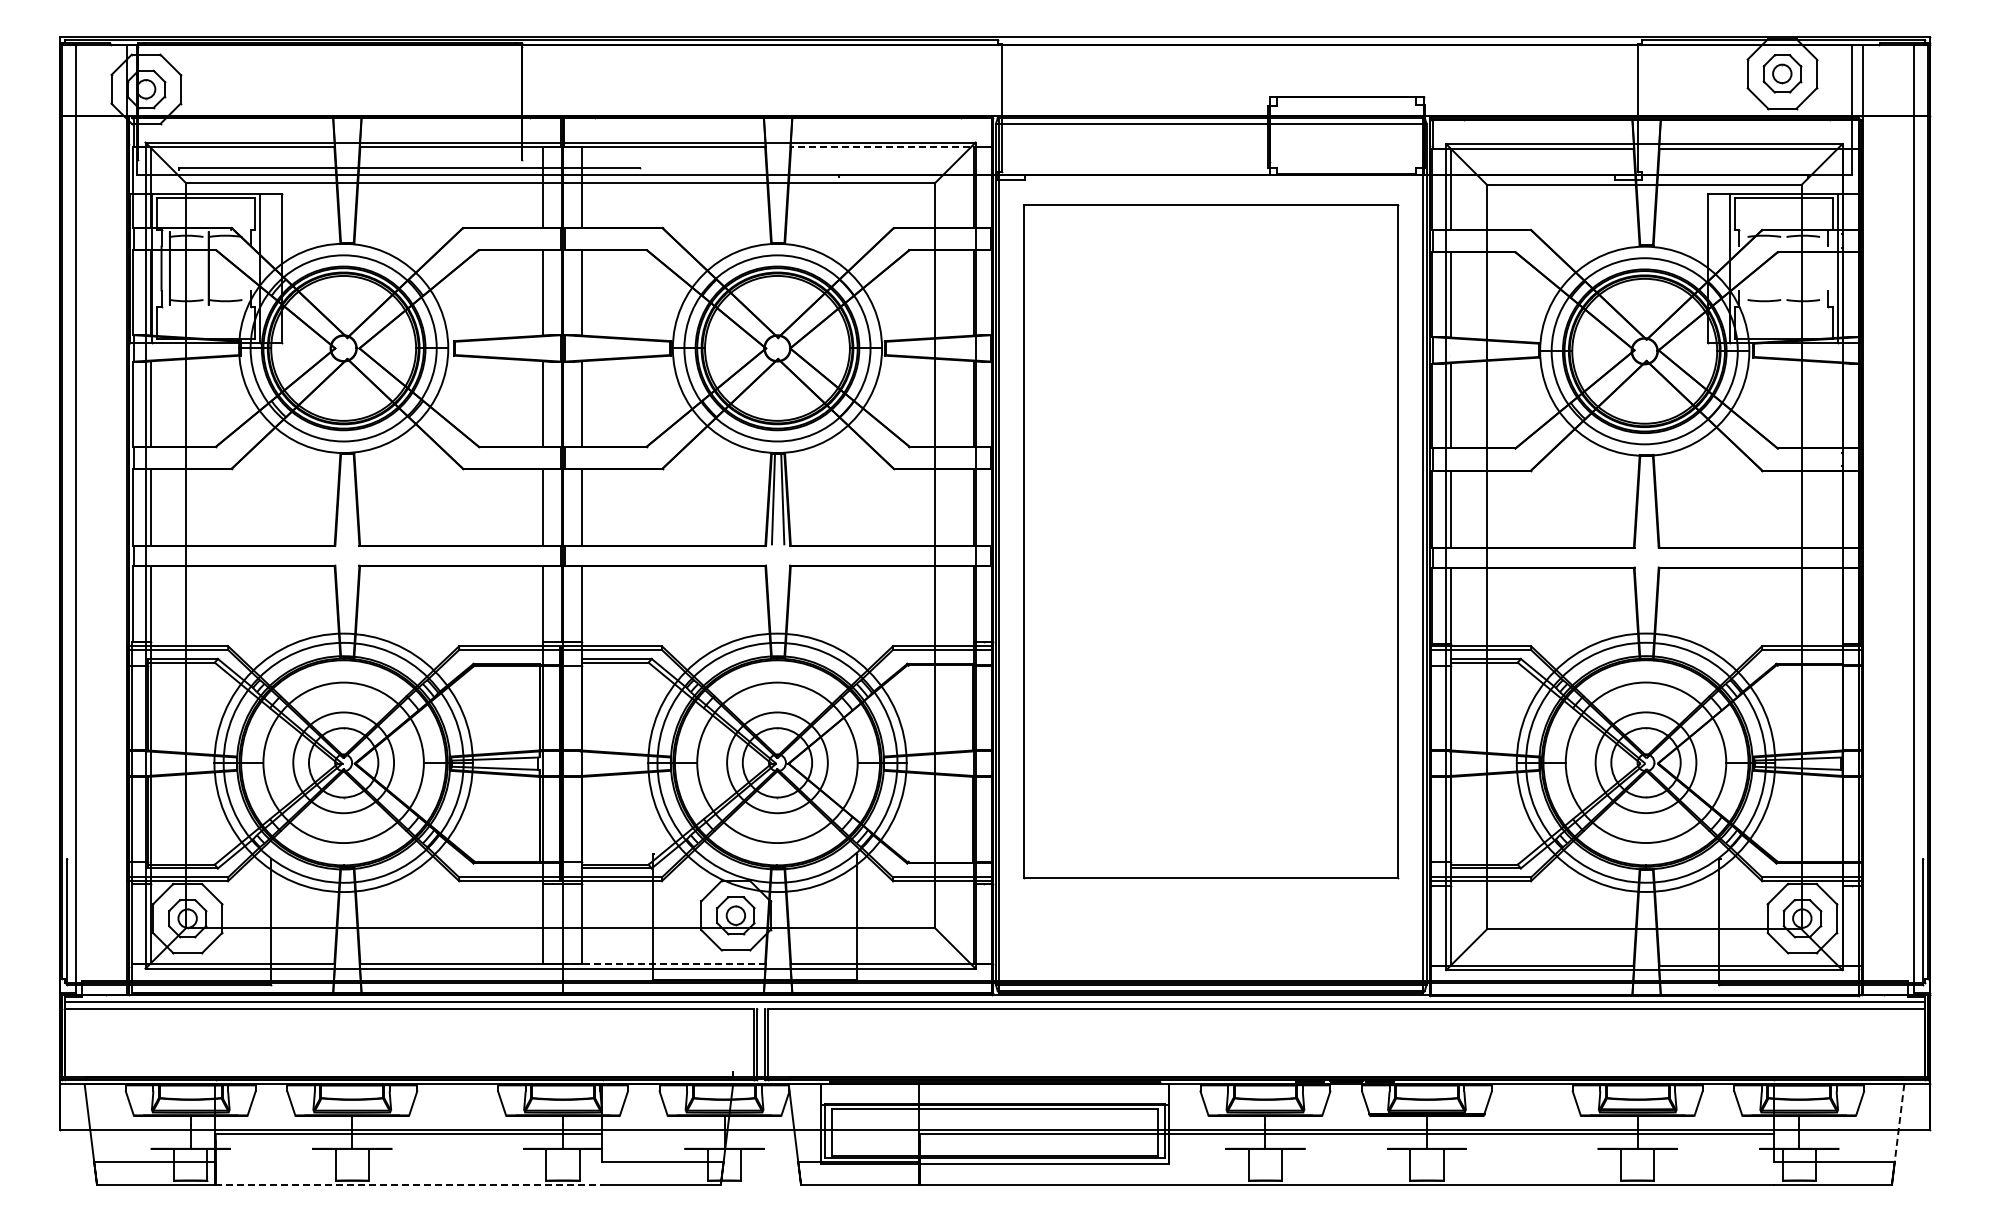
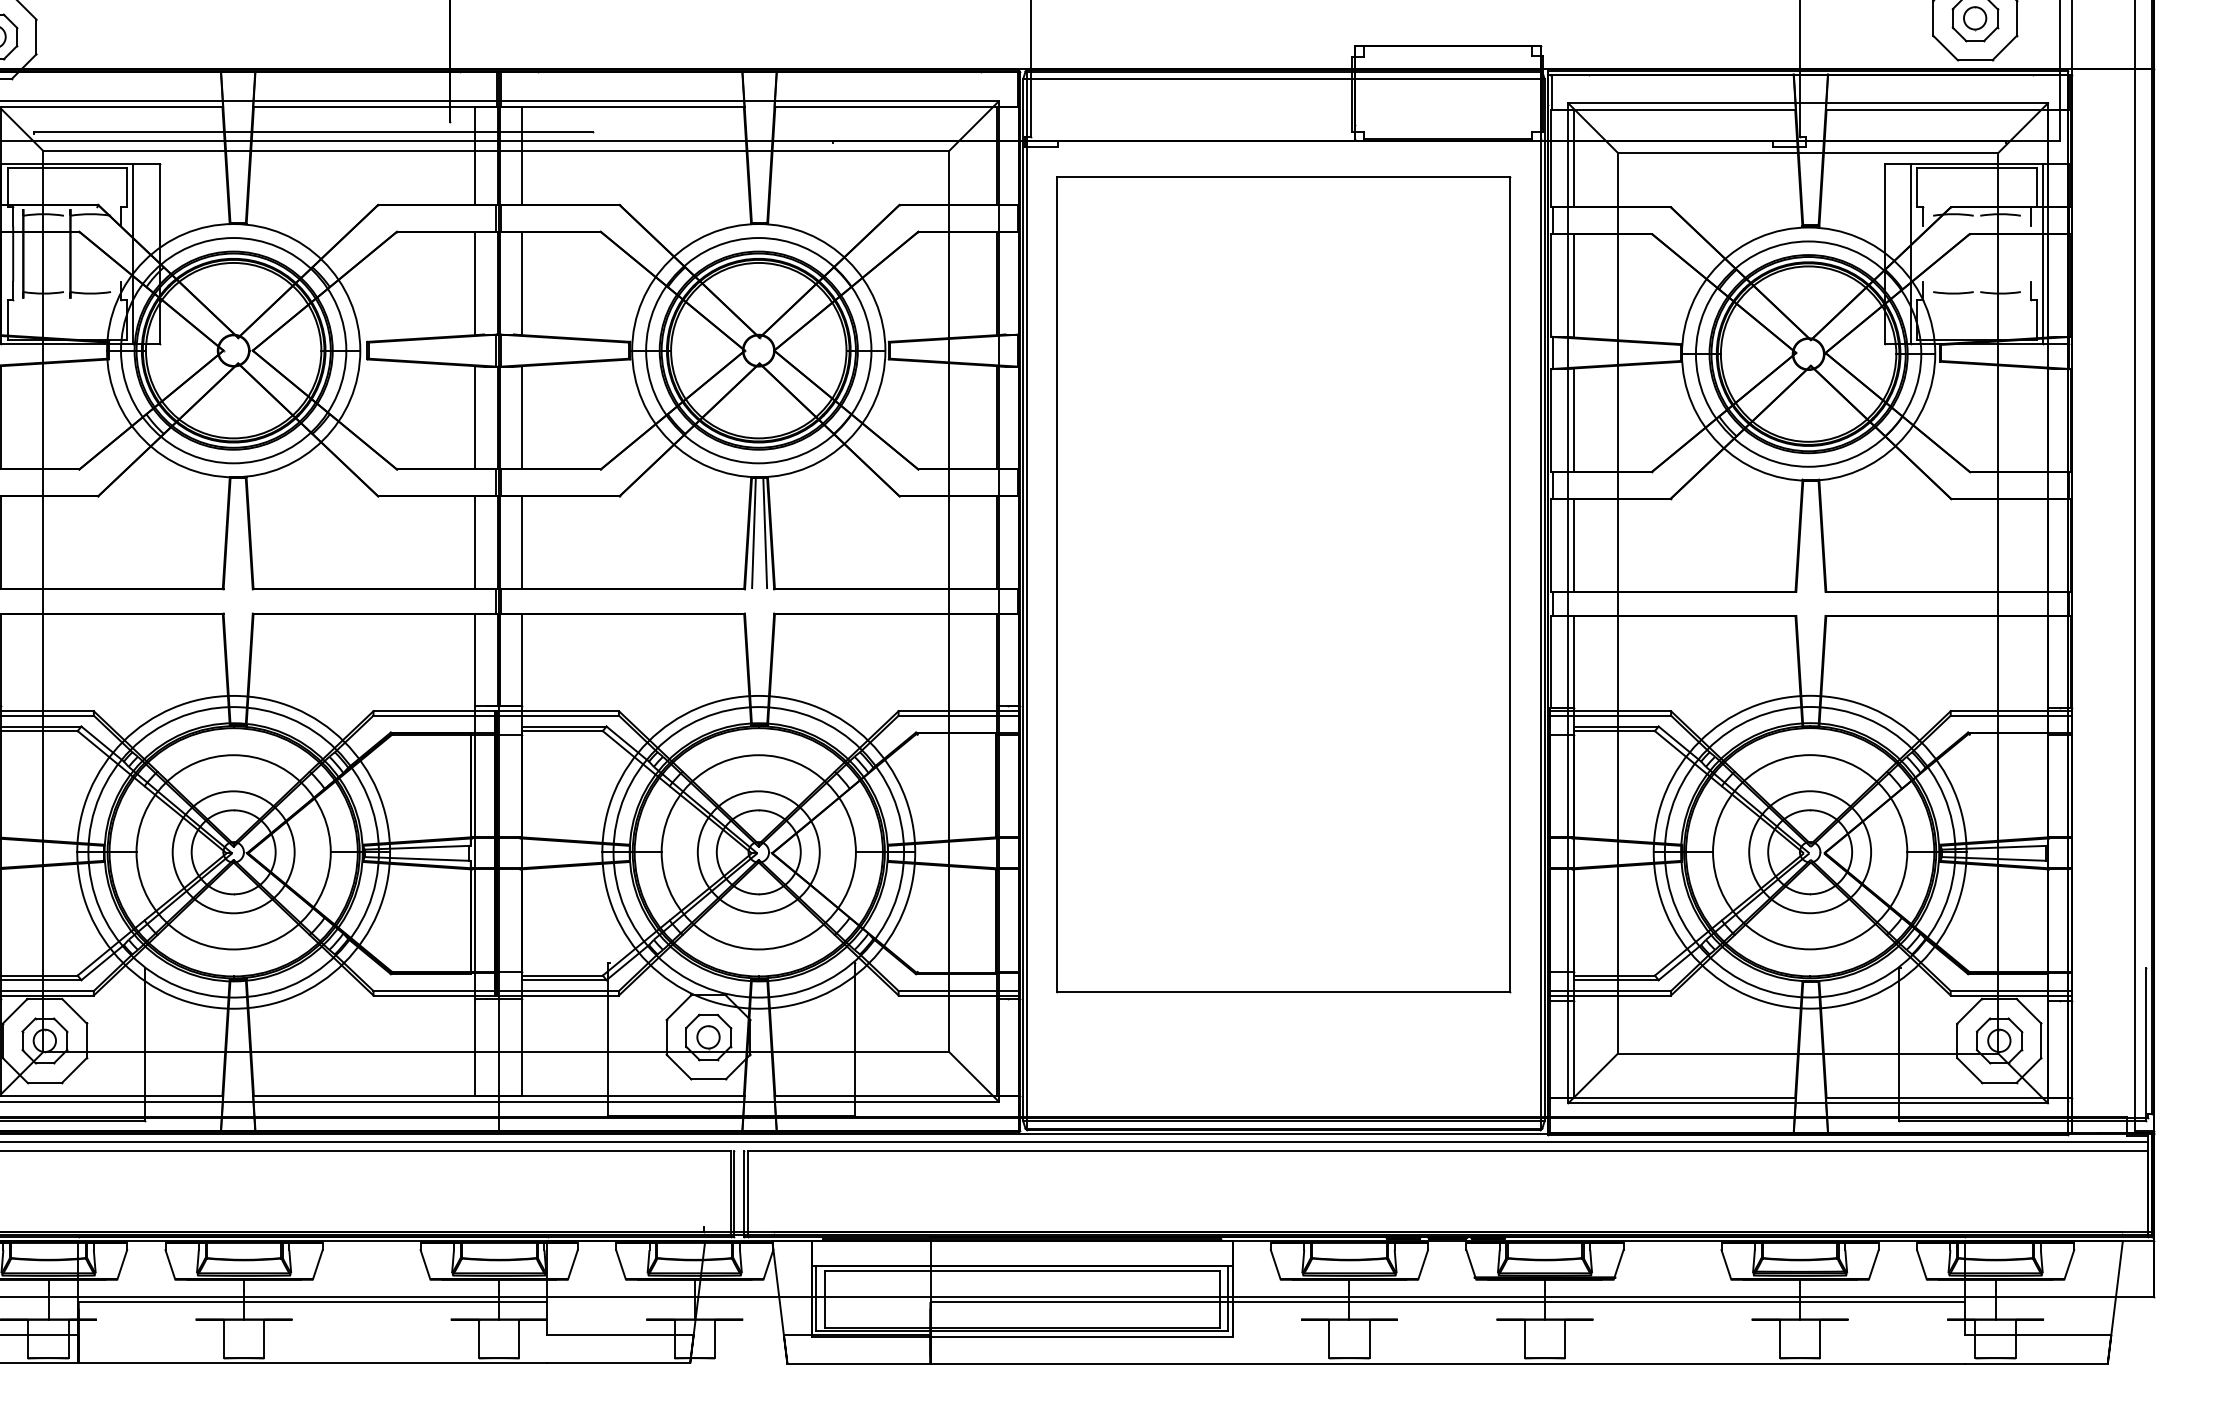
line: (891, 147) -> (896, 107), dashed -> solid
line: (663, 963) -> (620, 1095), dashed -> solid
line: (1899, 1122) -> (2117, 1287), dashed -> solid
line: (408, 1185) -> (312, 1363), dashed -> solid

